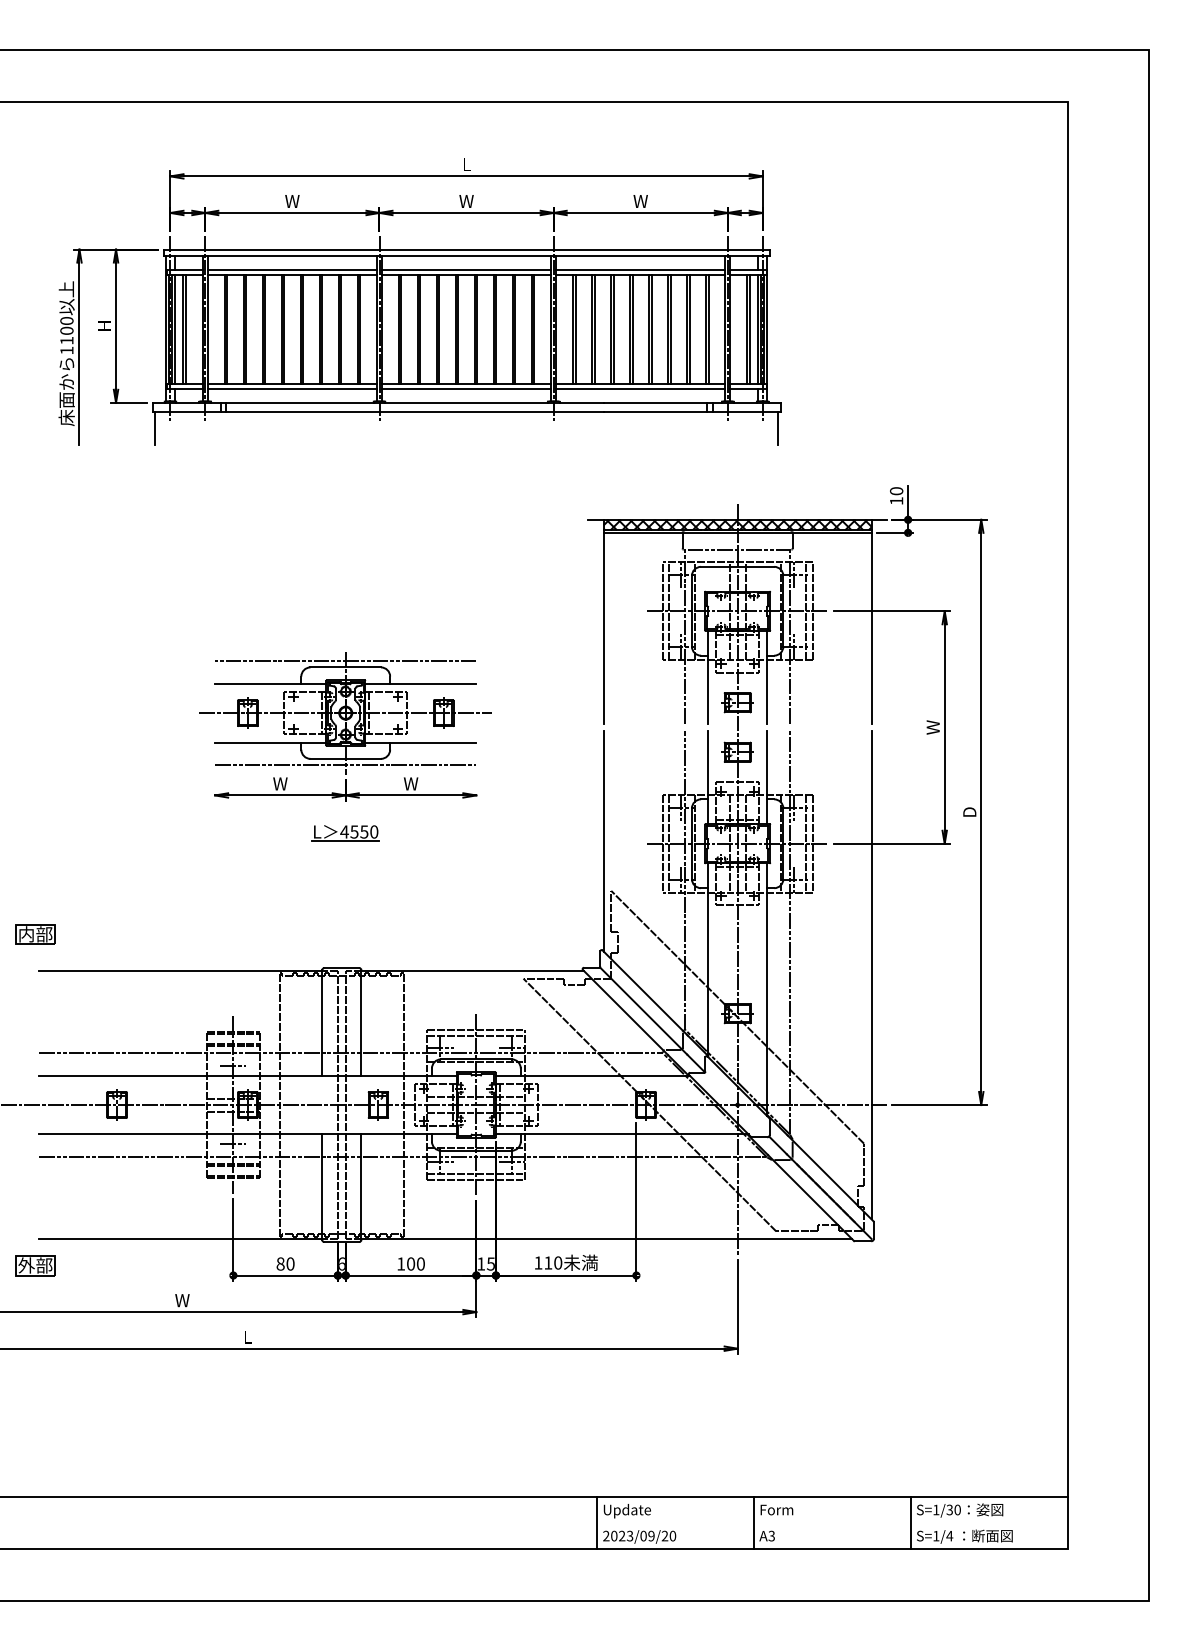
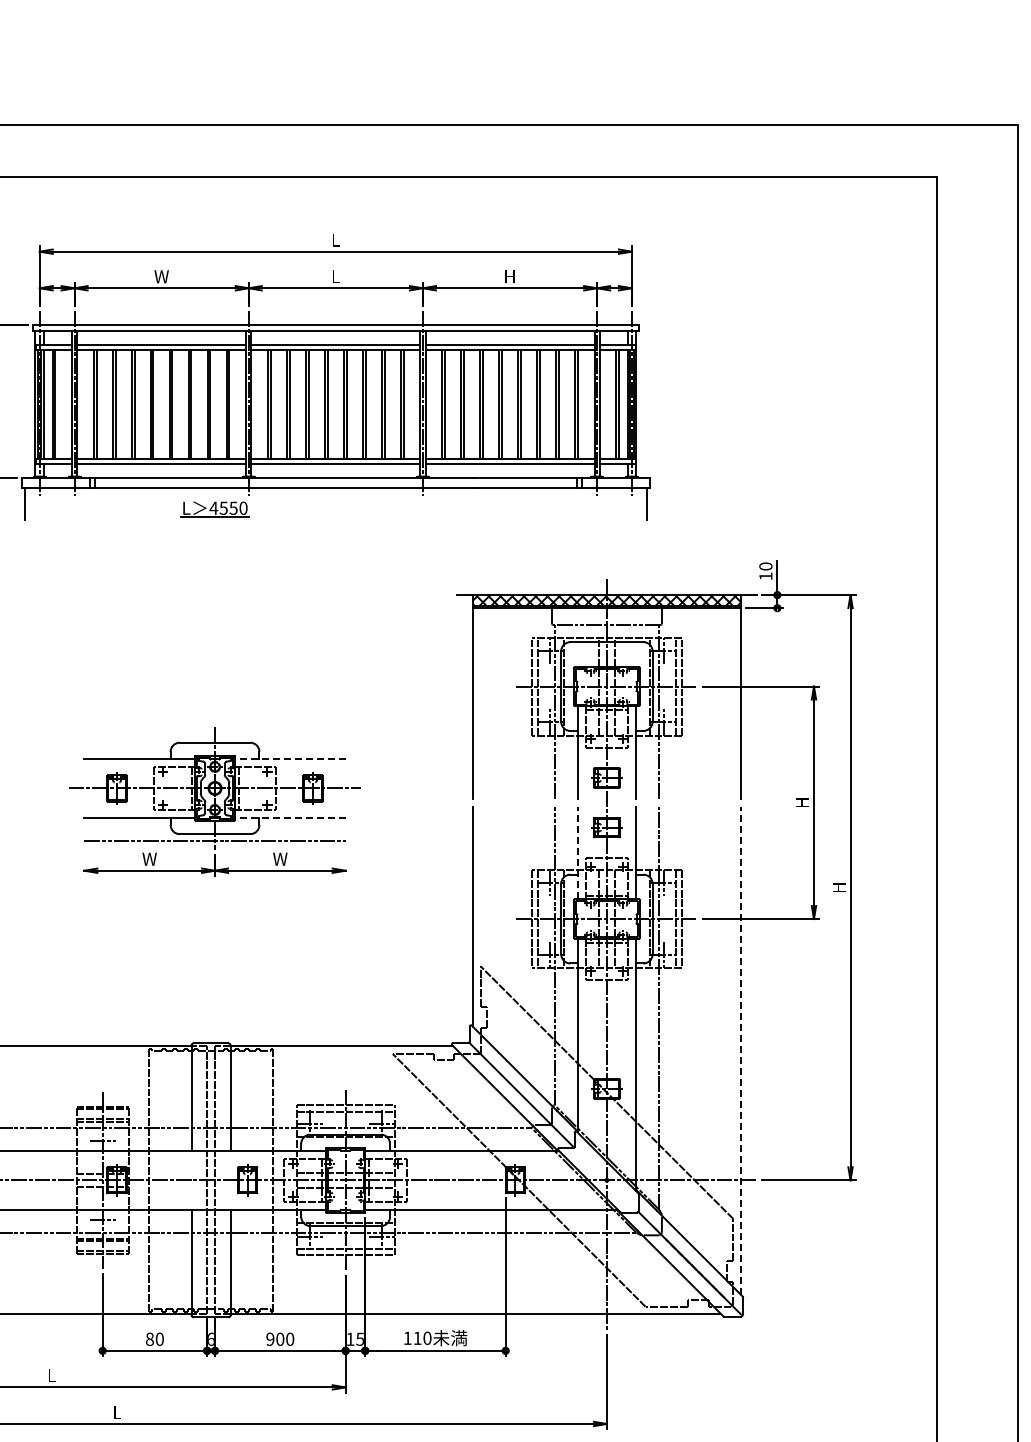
text: (466, 201) -> (335, 276), W -> L
text: (640, 201) -> (509, 276), W -> H
line: (345, 660) -> (214, 735), removed
line: (420, 683) -> (289, 758), solid -> dashed
text: (932, 727) -> (801, 802), W -> H
line: (420, 742) -> (289, 817), solid -> dashed
line: (708, 777) -> (577, 852), solid -> dashed
text: (969, 811) -> (838, 886), D -> H
part: (345, 833) -> (214, 509), moved
line: (871, 975) -> (740, 1050), solid -> dashed
text: (401, 1263) -> (270, 1338), 100 -> 900
text: (182, 1300) -> (51, 1375), W -> L

